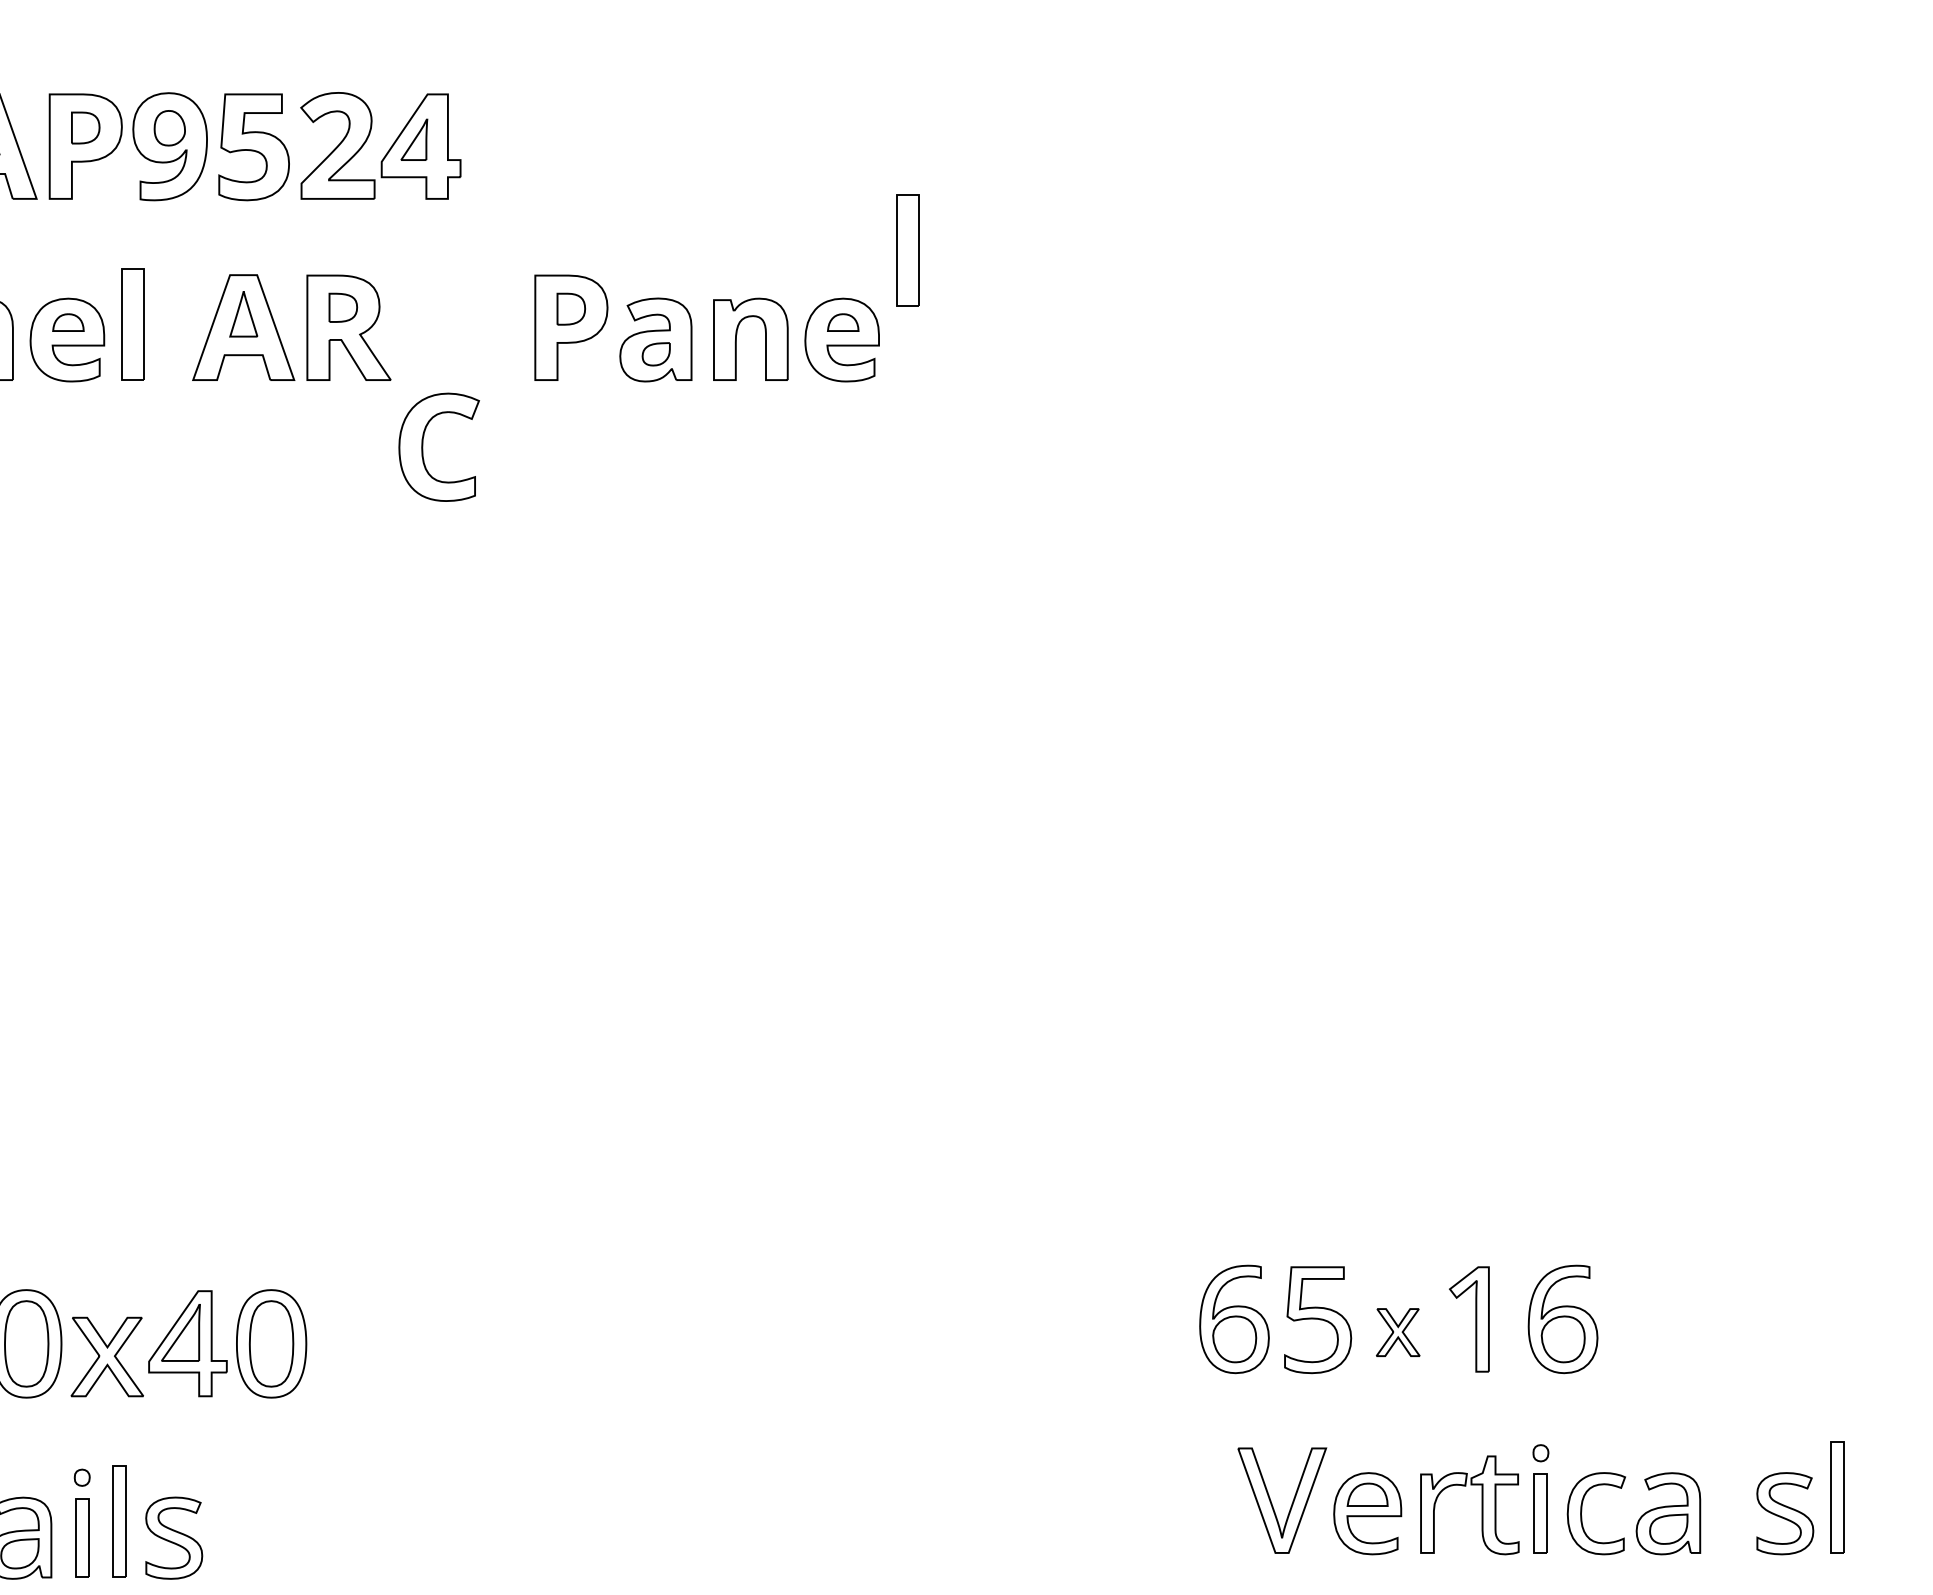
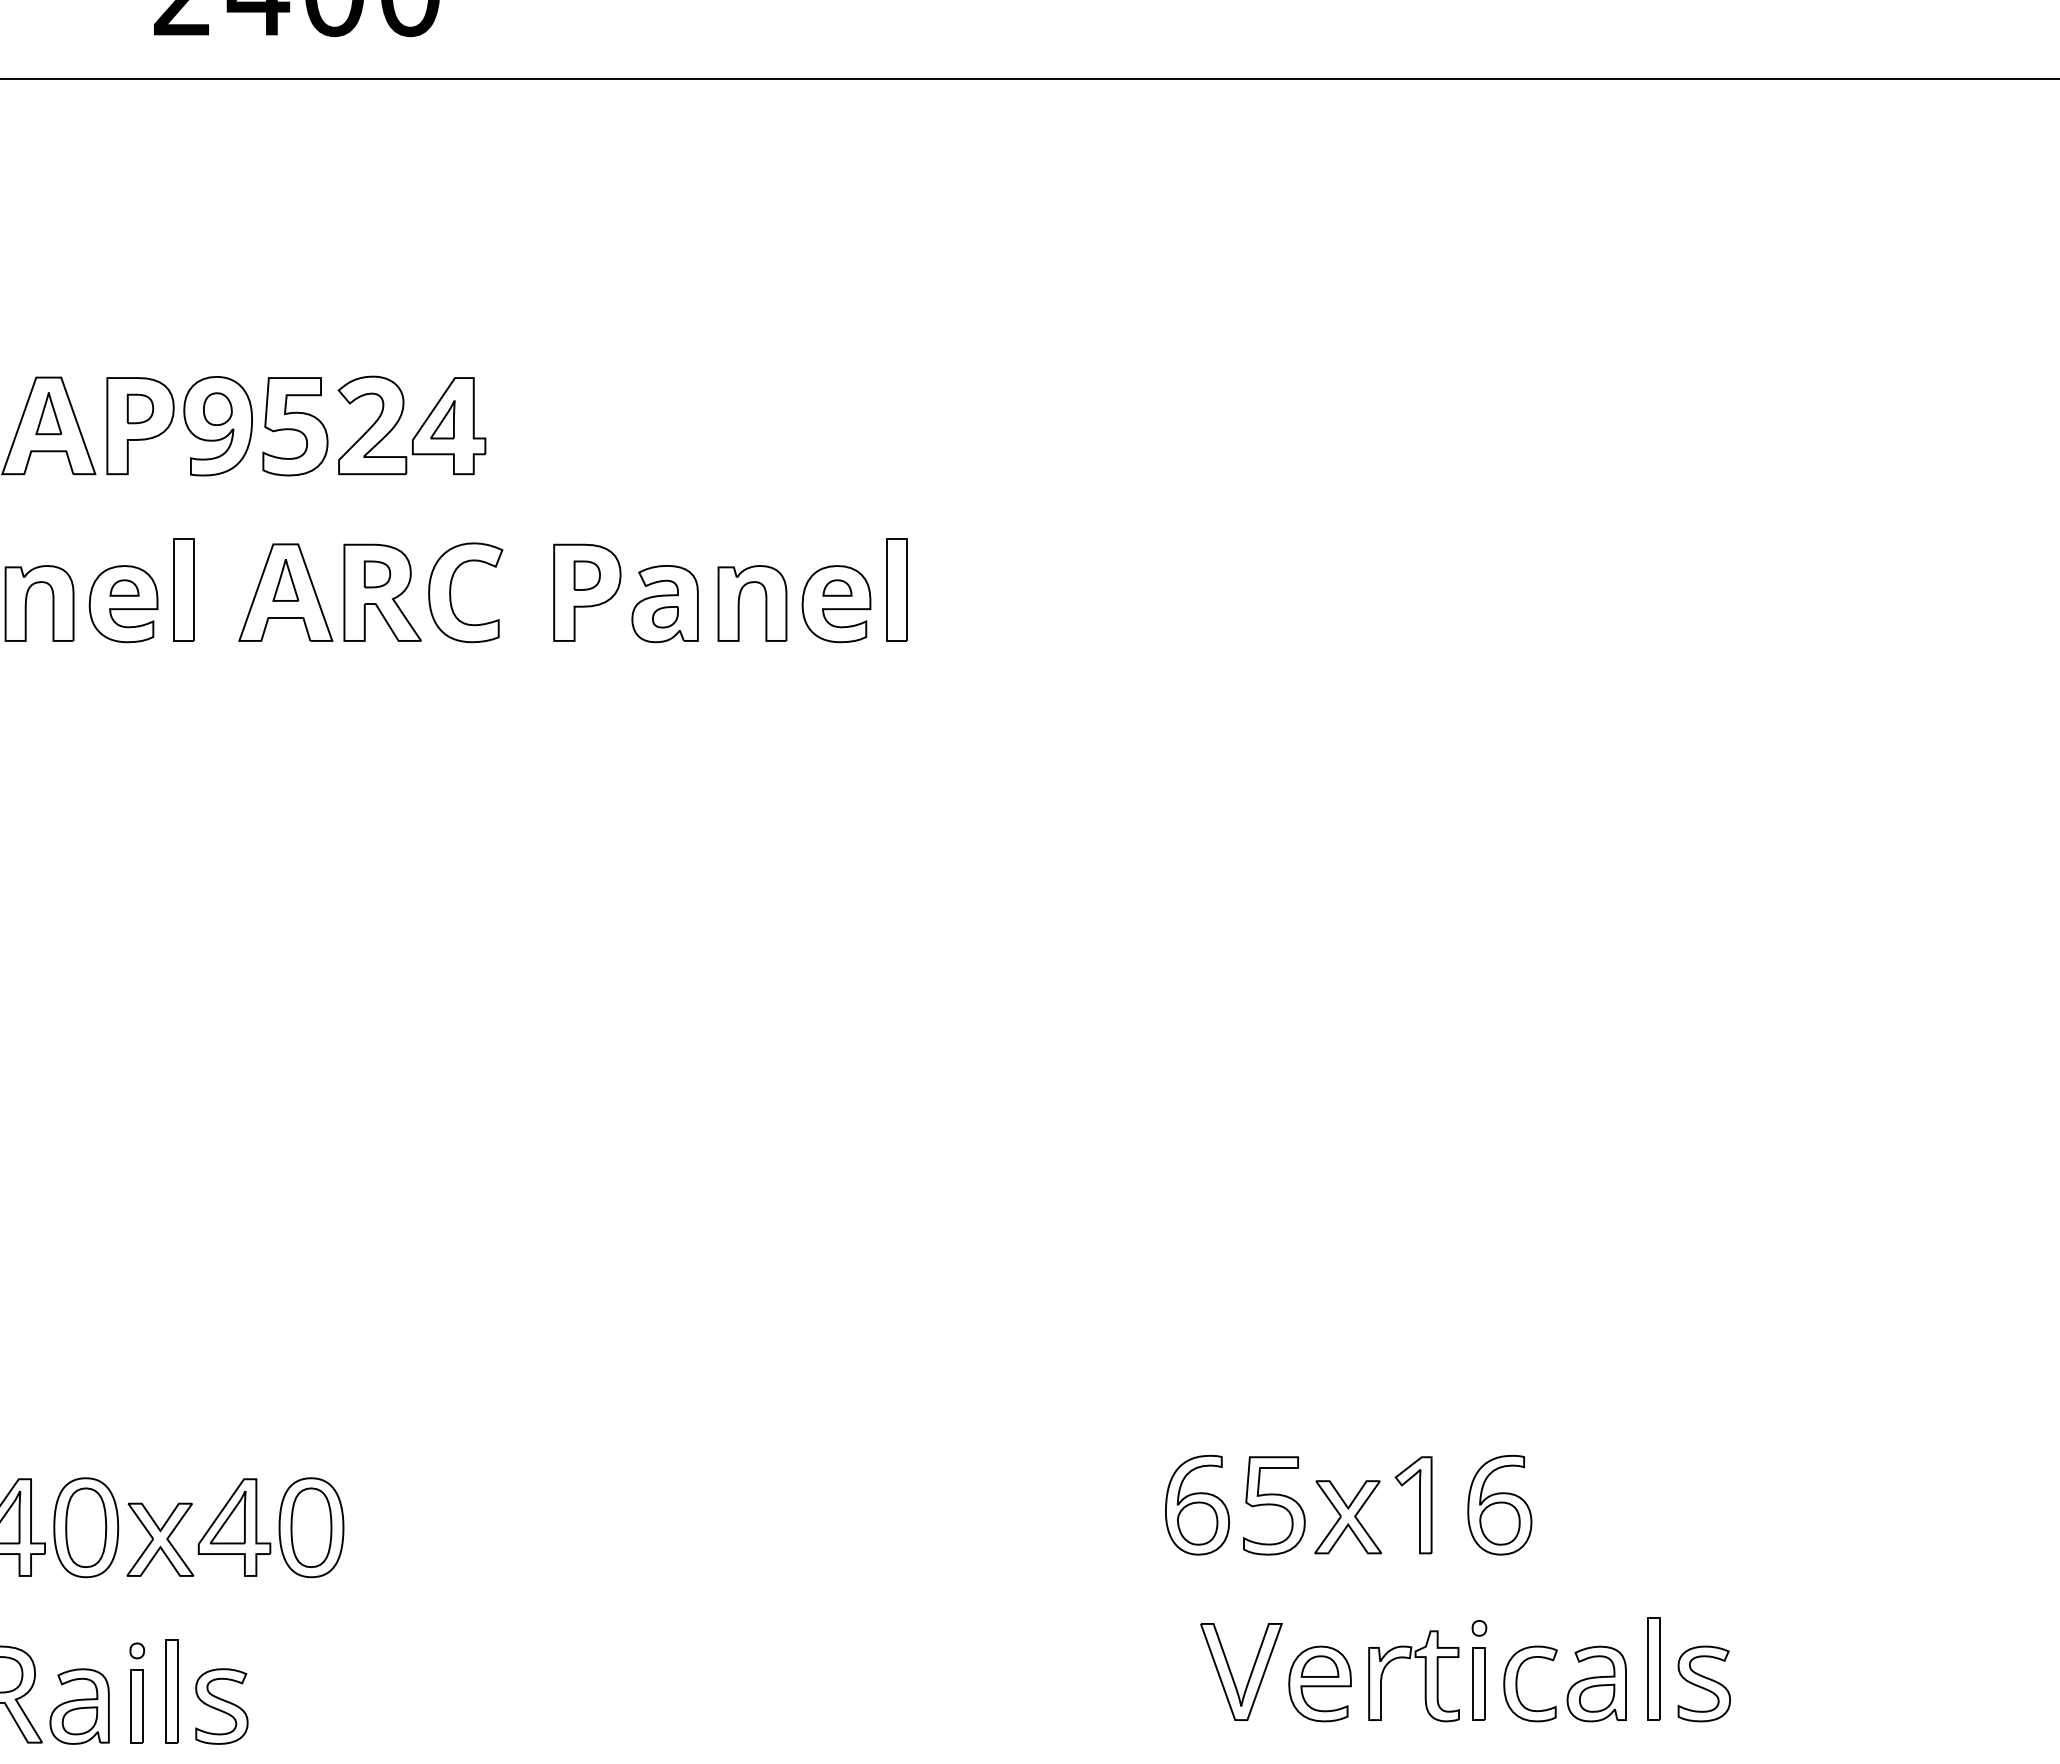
part: (907, 250) -> (896, 589), moved
part: (423, 445) -> (451, 591), moved
part: (1397, 1332) -> (1347, 1517), size x1.67
part: (1836, 1496) -> (1653, 1668), moved

